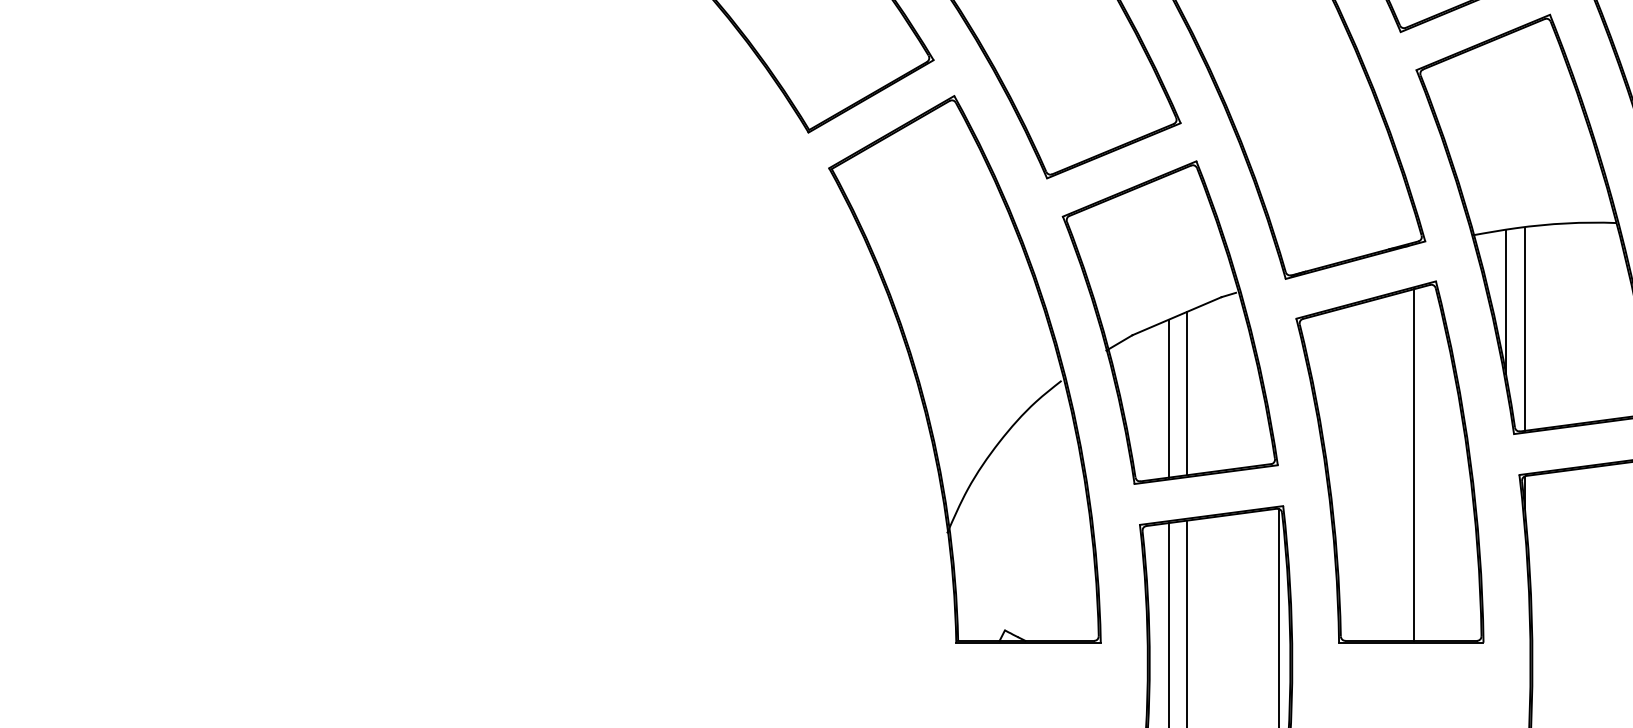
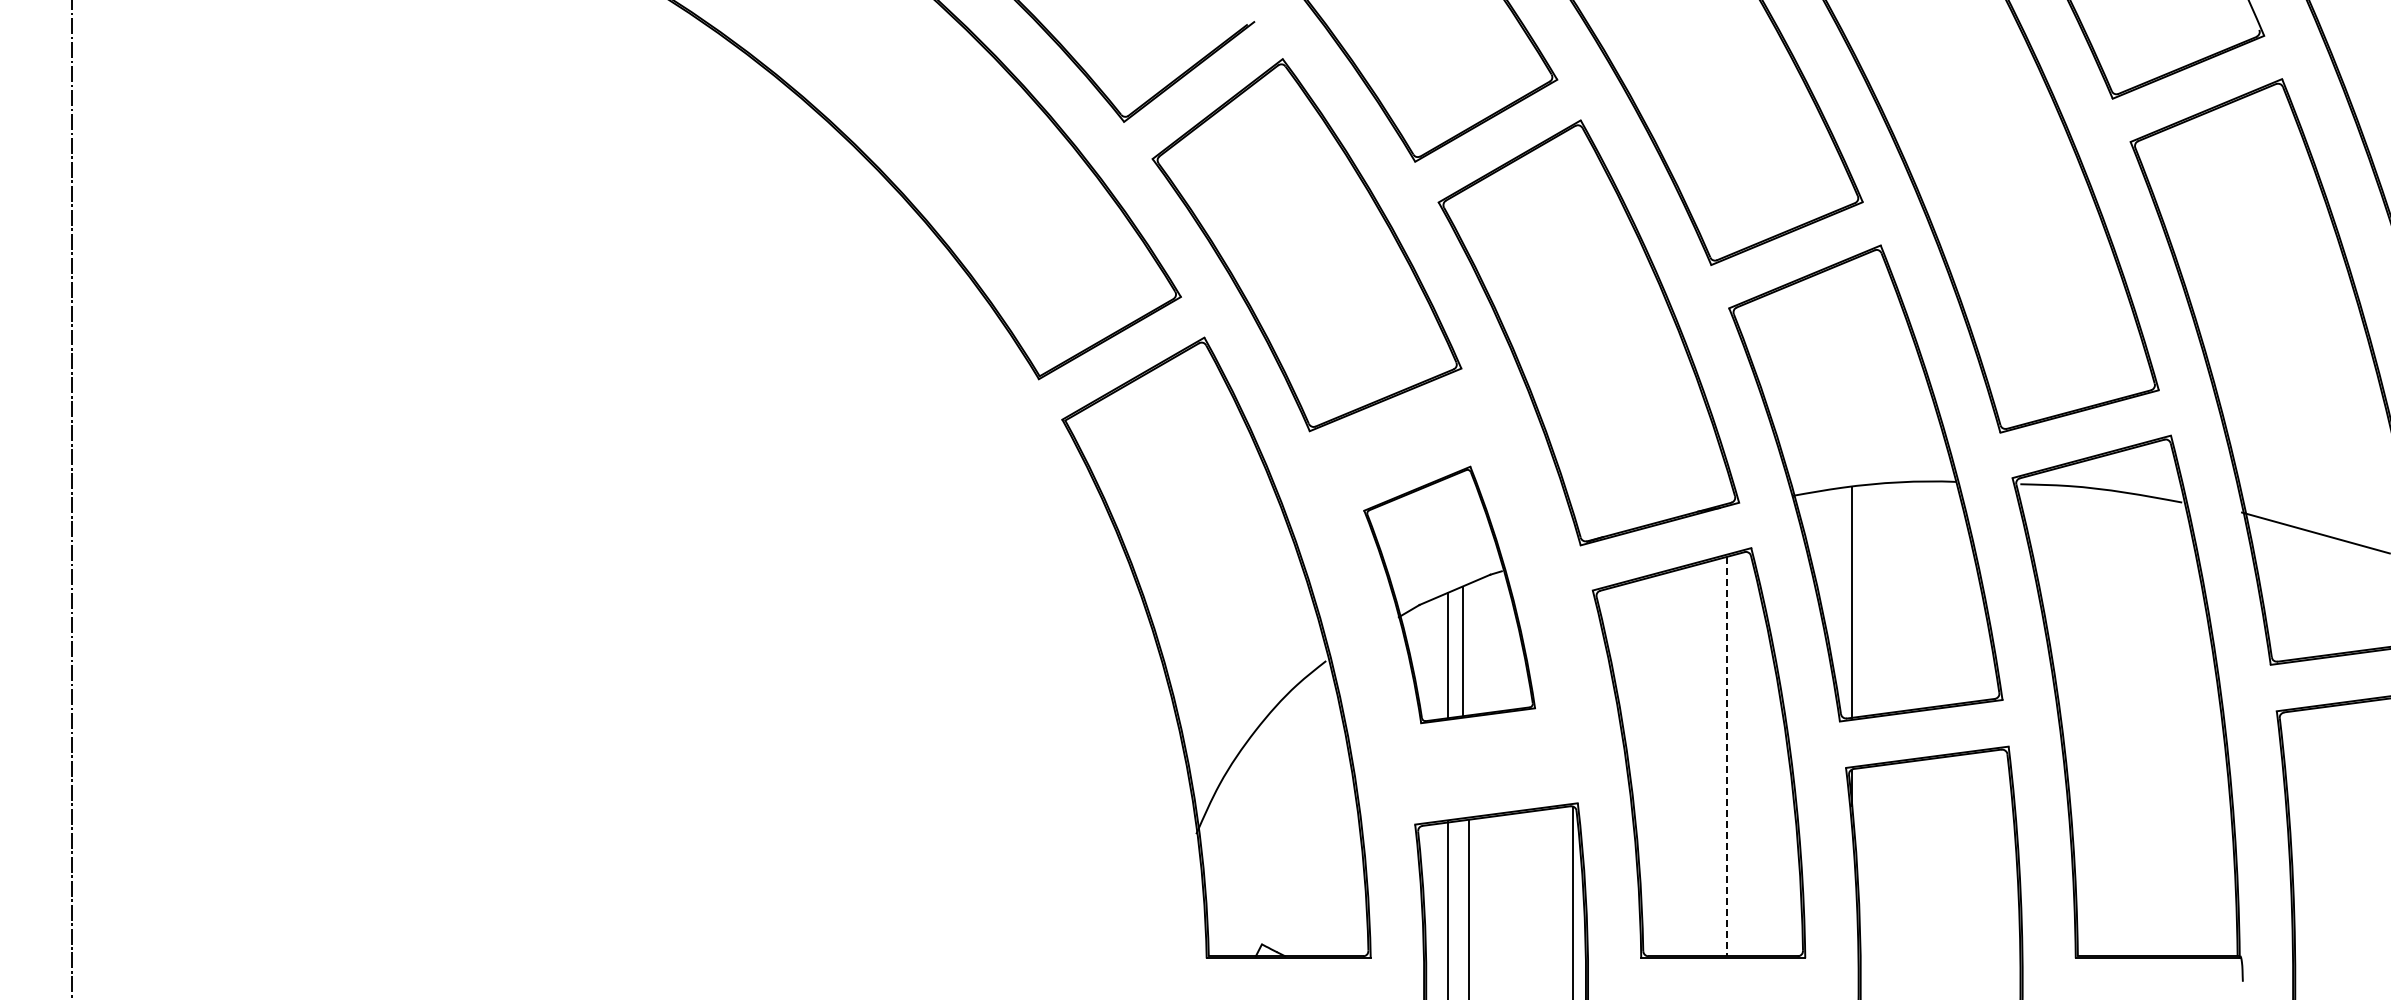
line: (1505, 301) -> (1830, 571), removed
part: (1170, 322) -> (1449, 594), size x0.7
line: (1414, 464) -> (1726, 756), solid -> dashed

